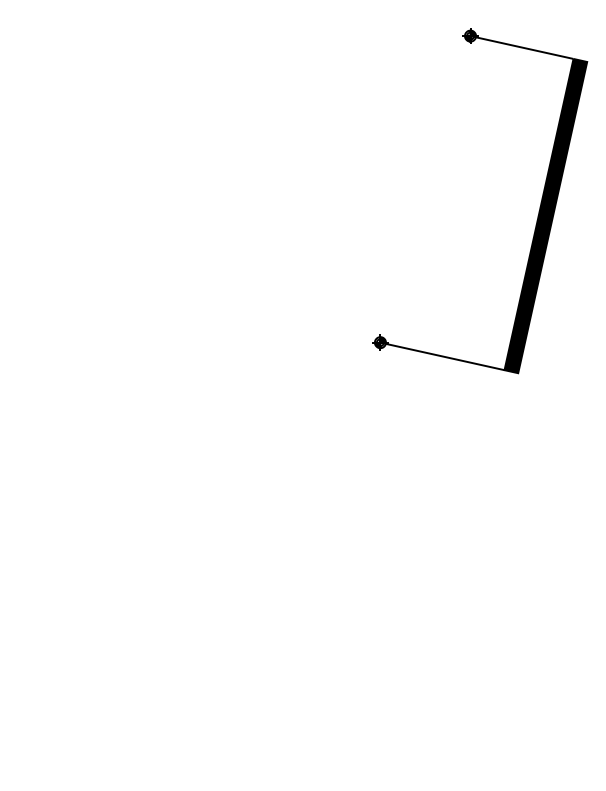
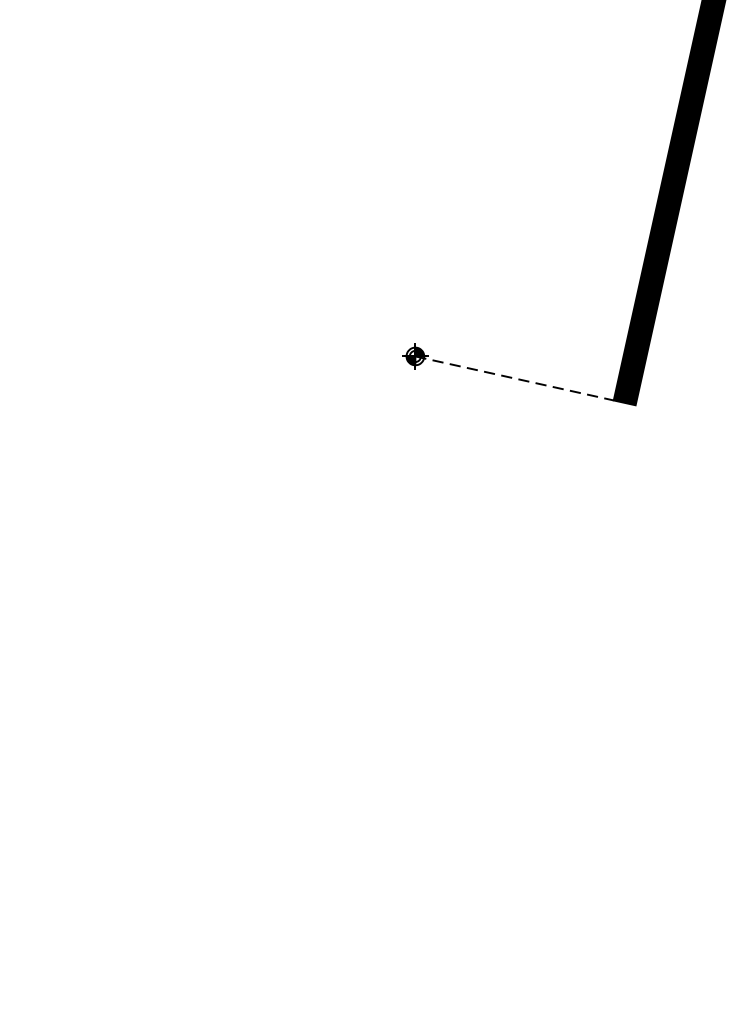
line: (442, 356) -> (514, 378), solid -> dashed

